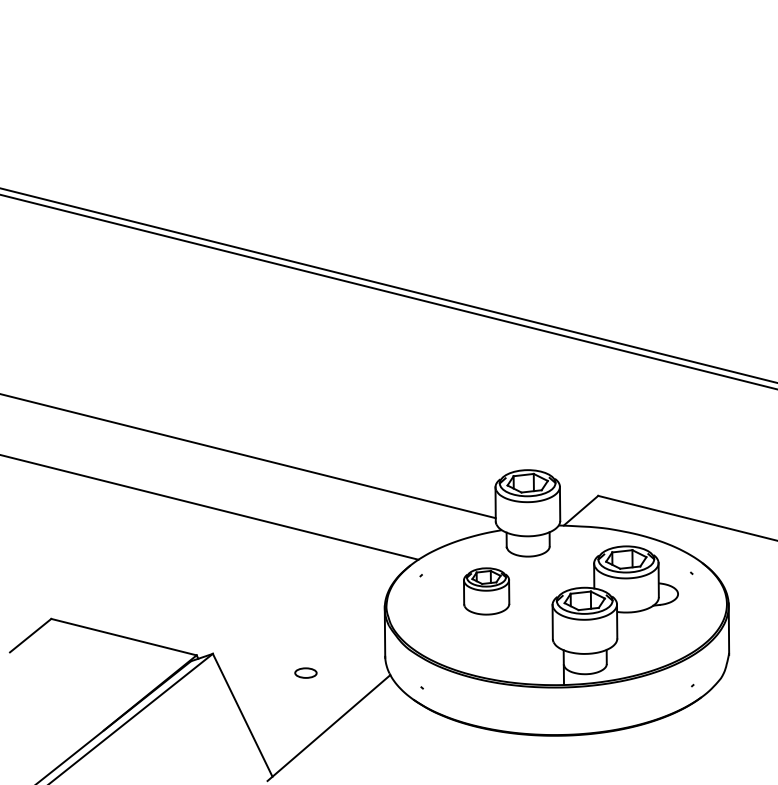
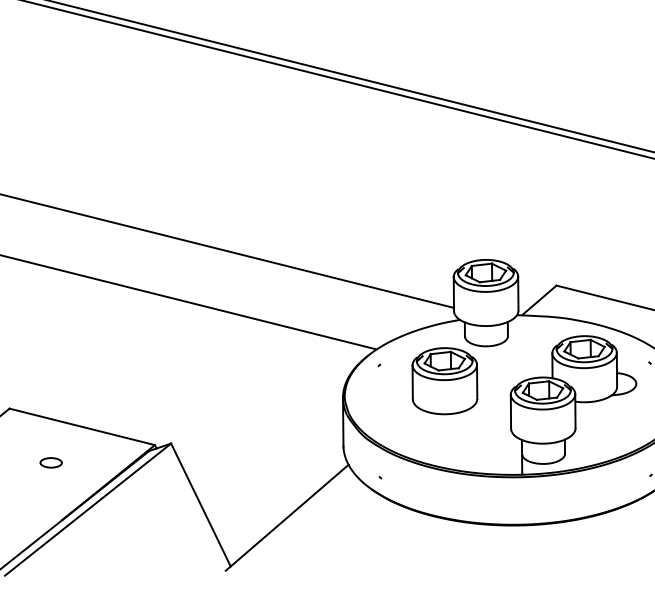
part: (486, 591) -> (444, 381), size x1.43
part: (305, 672) -> (50, 462), moved

